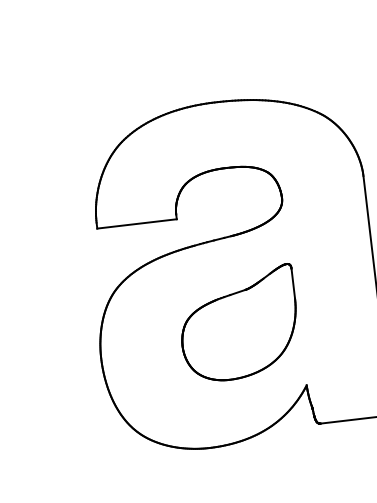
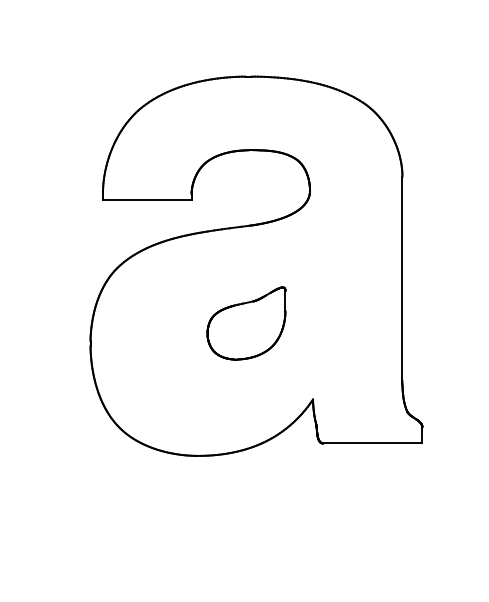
part: (239, 324) -> (246, 323), size x0.6

